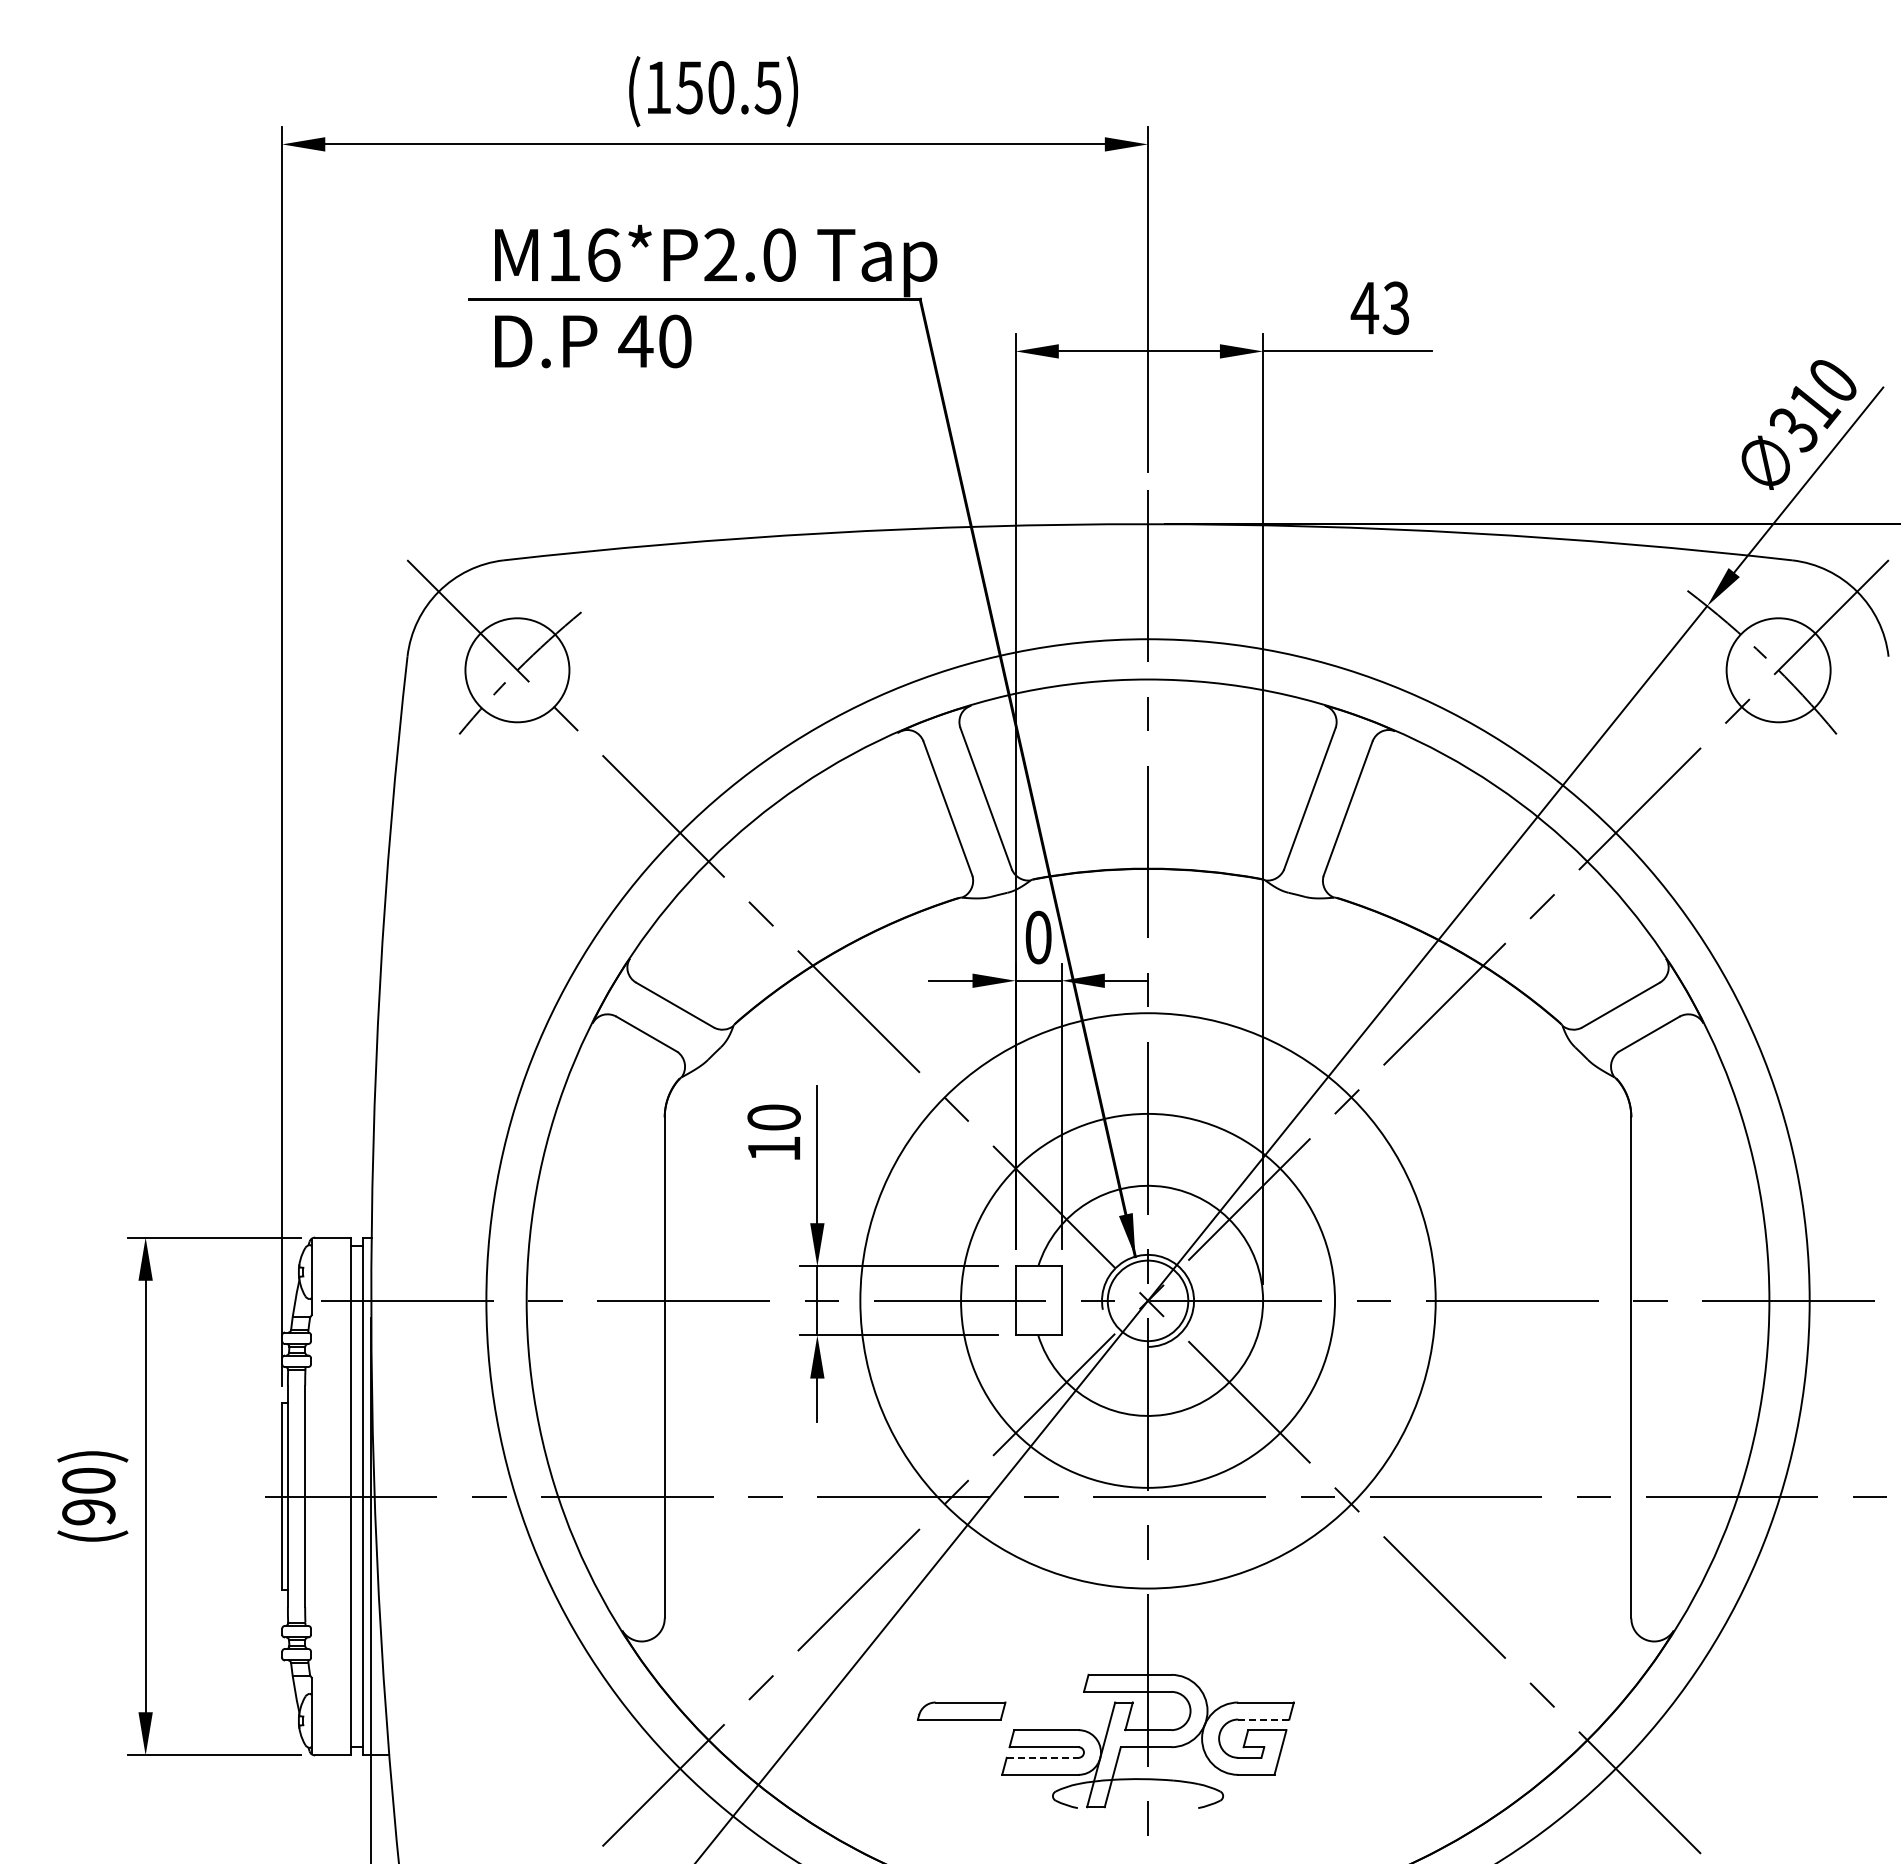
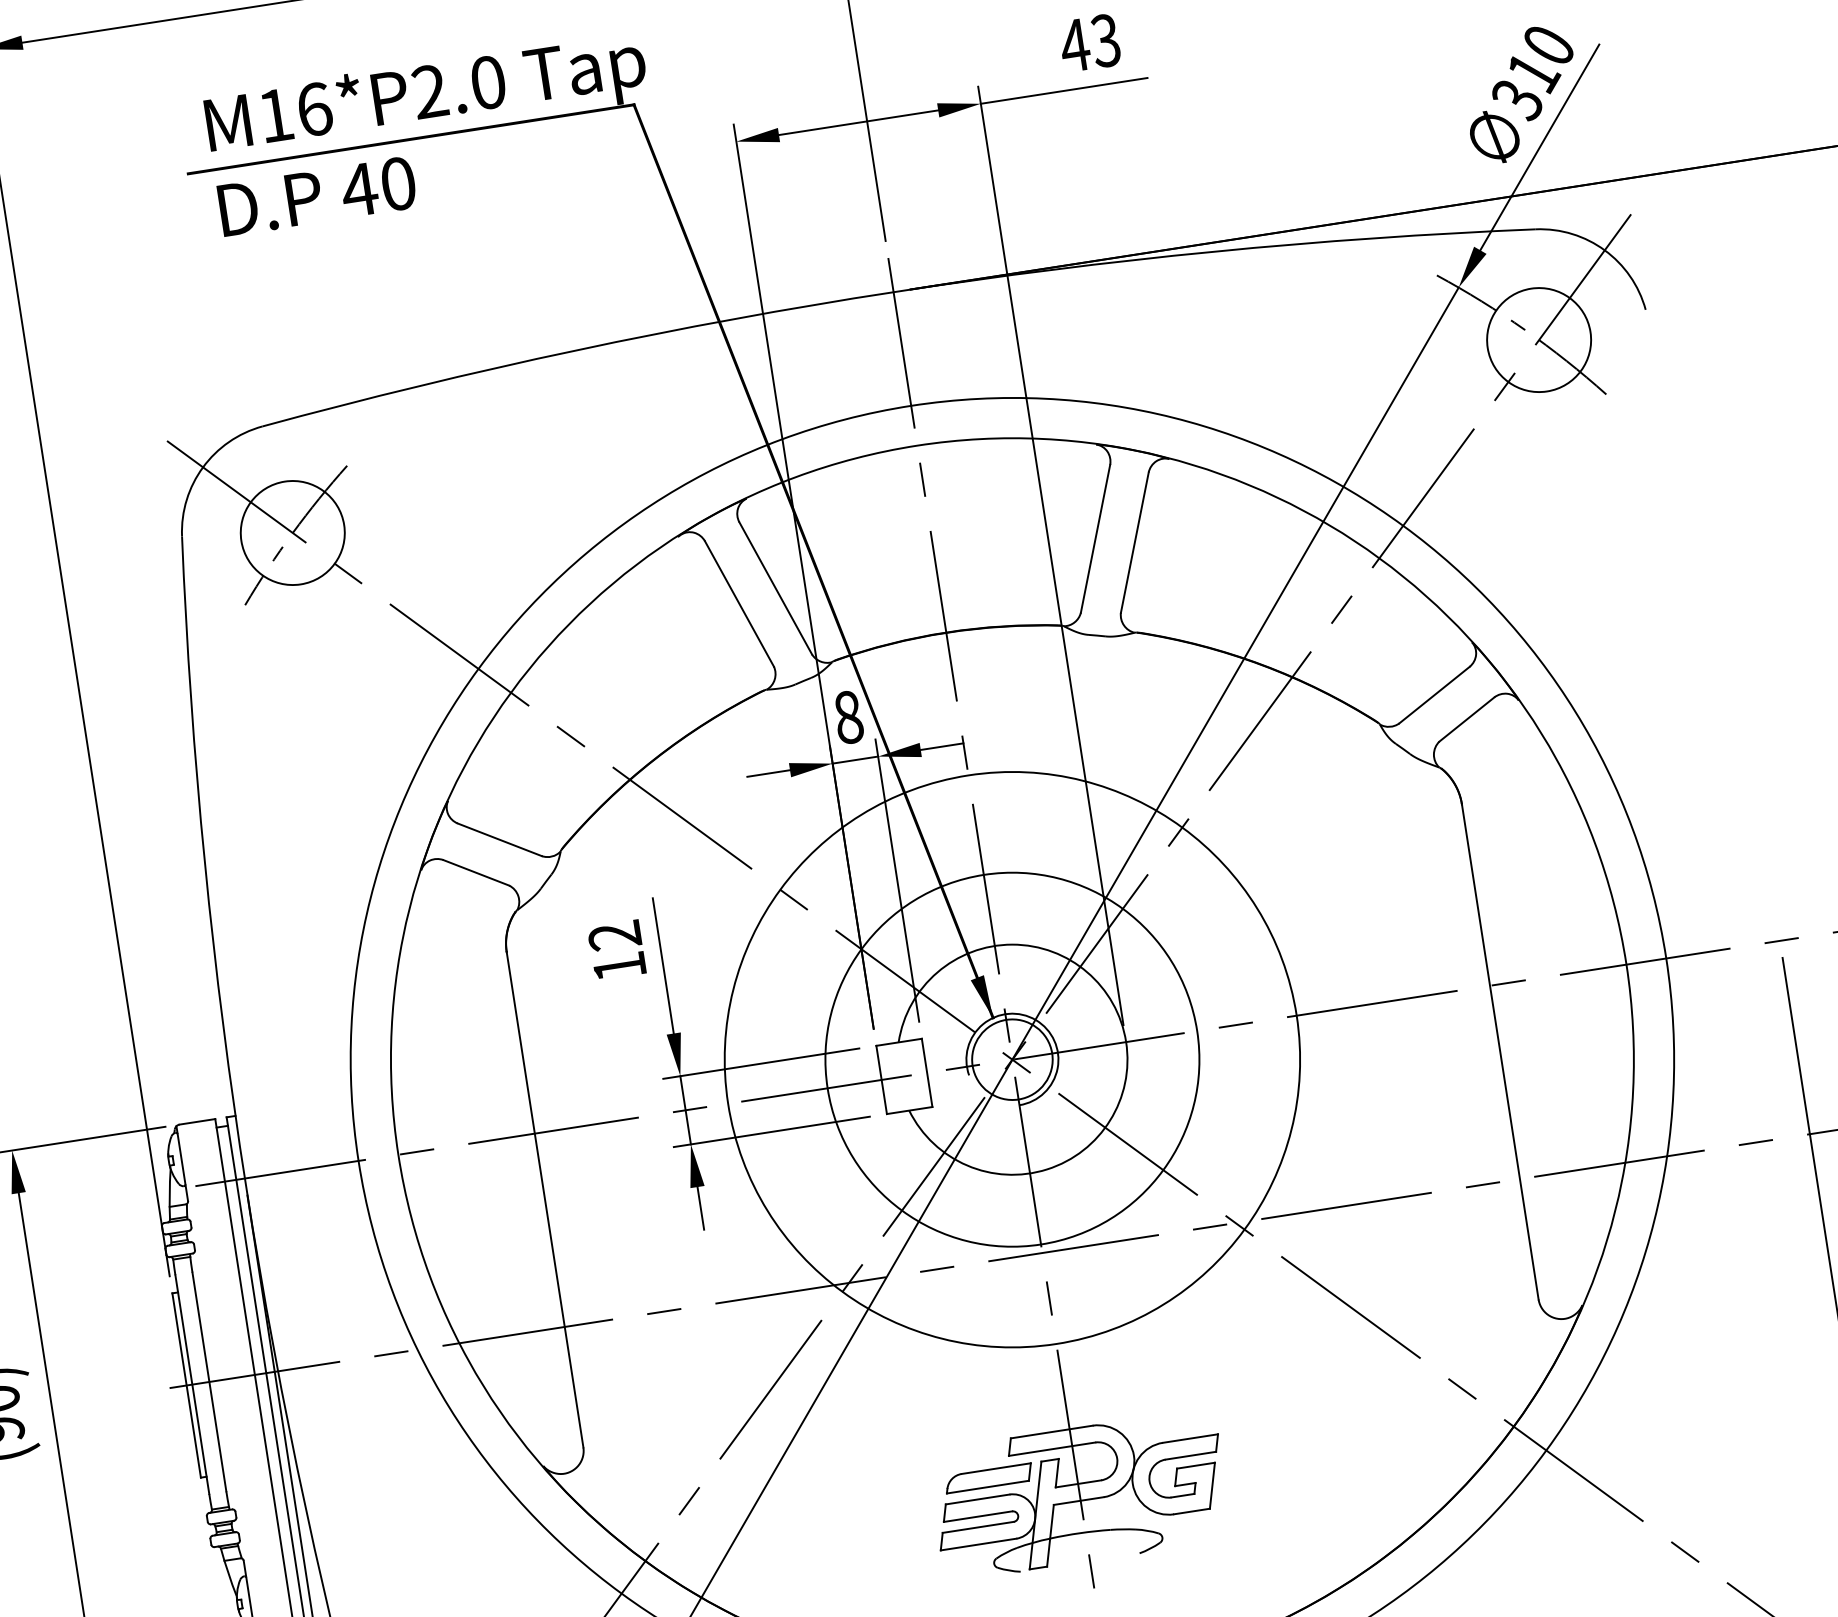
text: (1038, 937) -> (848, 717), 0 -> 8
text: (773, 1117) -> (614, 935), 10 -> 12
part: (961, 1710) -> (988, 1477), moved
line: (1263, 1719) -> (1190, 1455), dashed -> solid
line: (1042, 1757) -> (977, 1527), dashed -> solid

